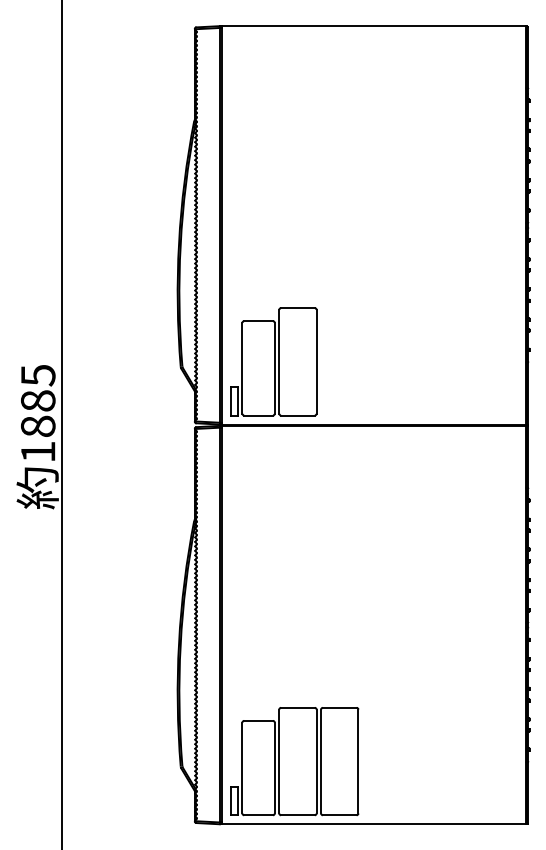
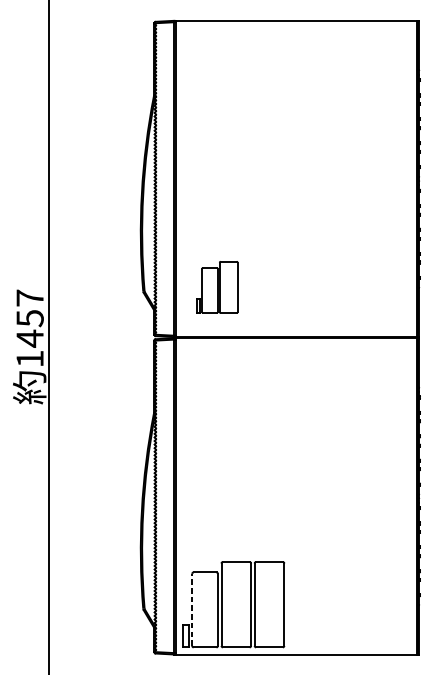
part: (273, 361) -> (216, 287), size x0.6
text: (38, 401) -> (30, 318), 1885 -> 1457
line: (242, 767) -> (192, 609), solid -> dashed

